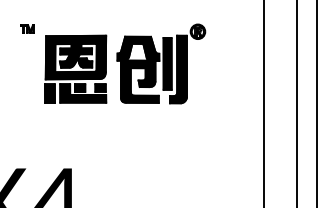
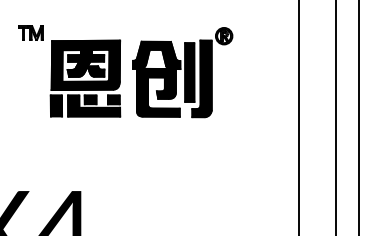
part: (27, 28) -> (30, 32), size x1.67

